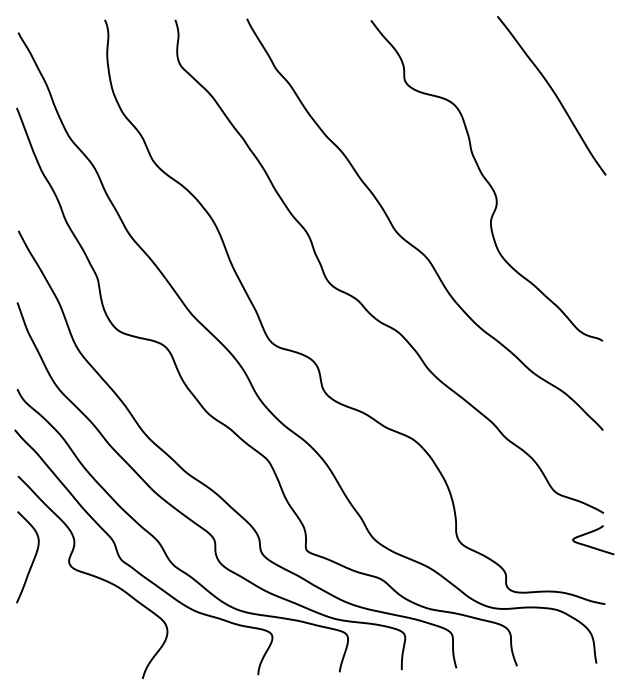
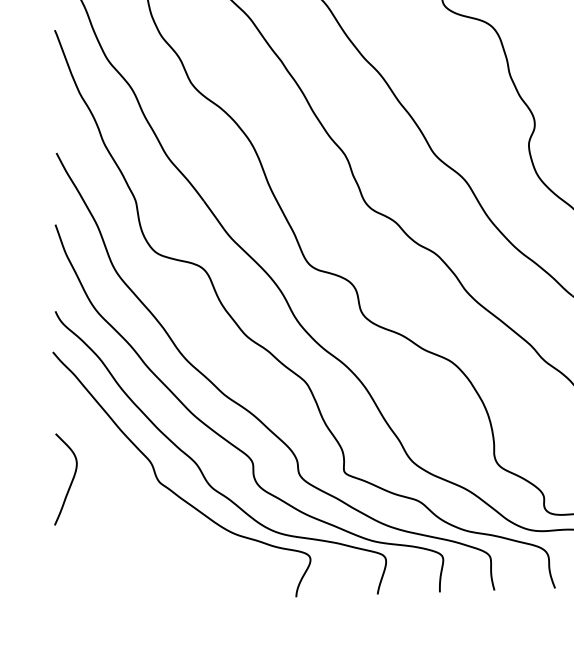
curve: (92, 576) -> (130, 498), removed

